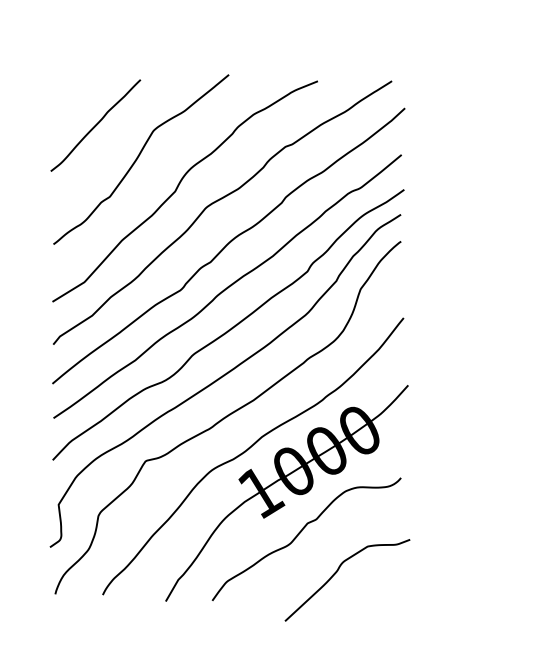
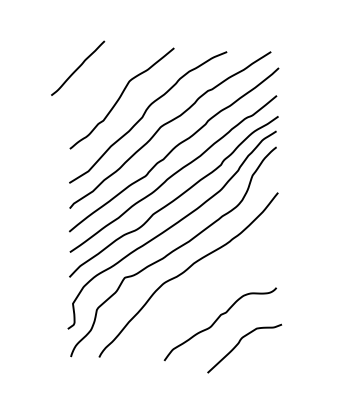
line: (96, 124) -> (78, 67), moved
part: (286, 492) -> (208, 296), removed

